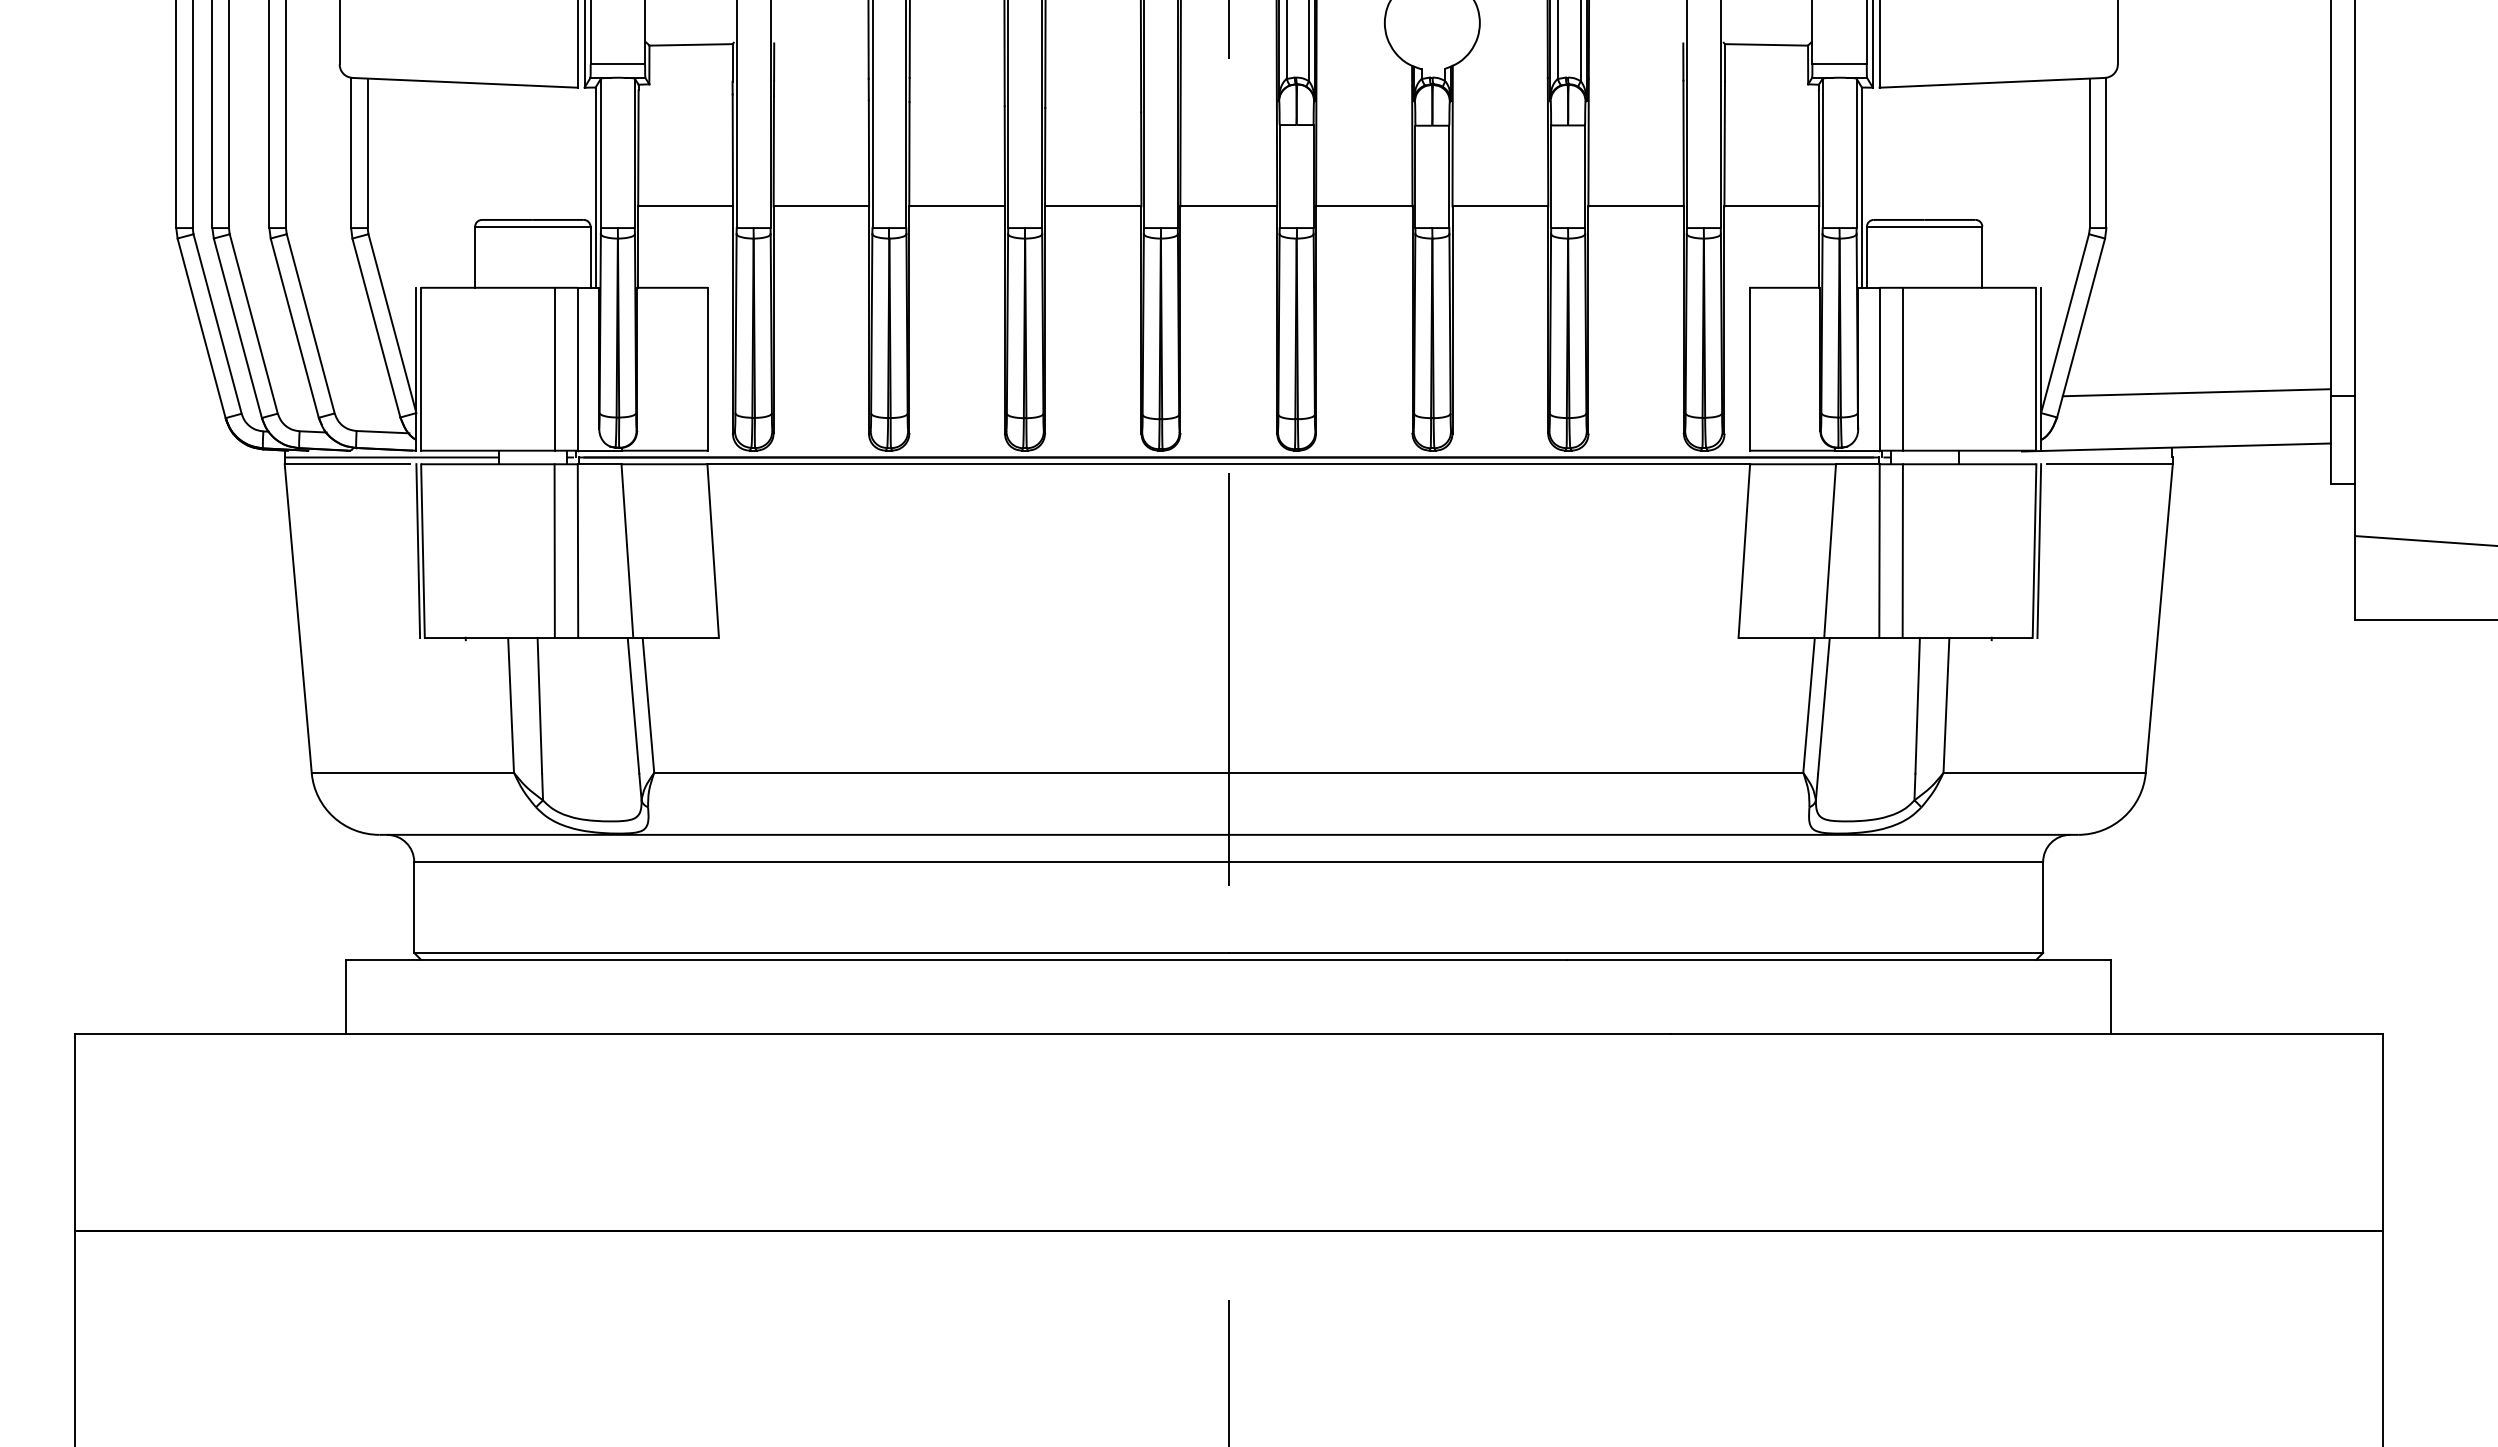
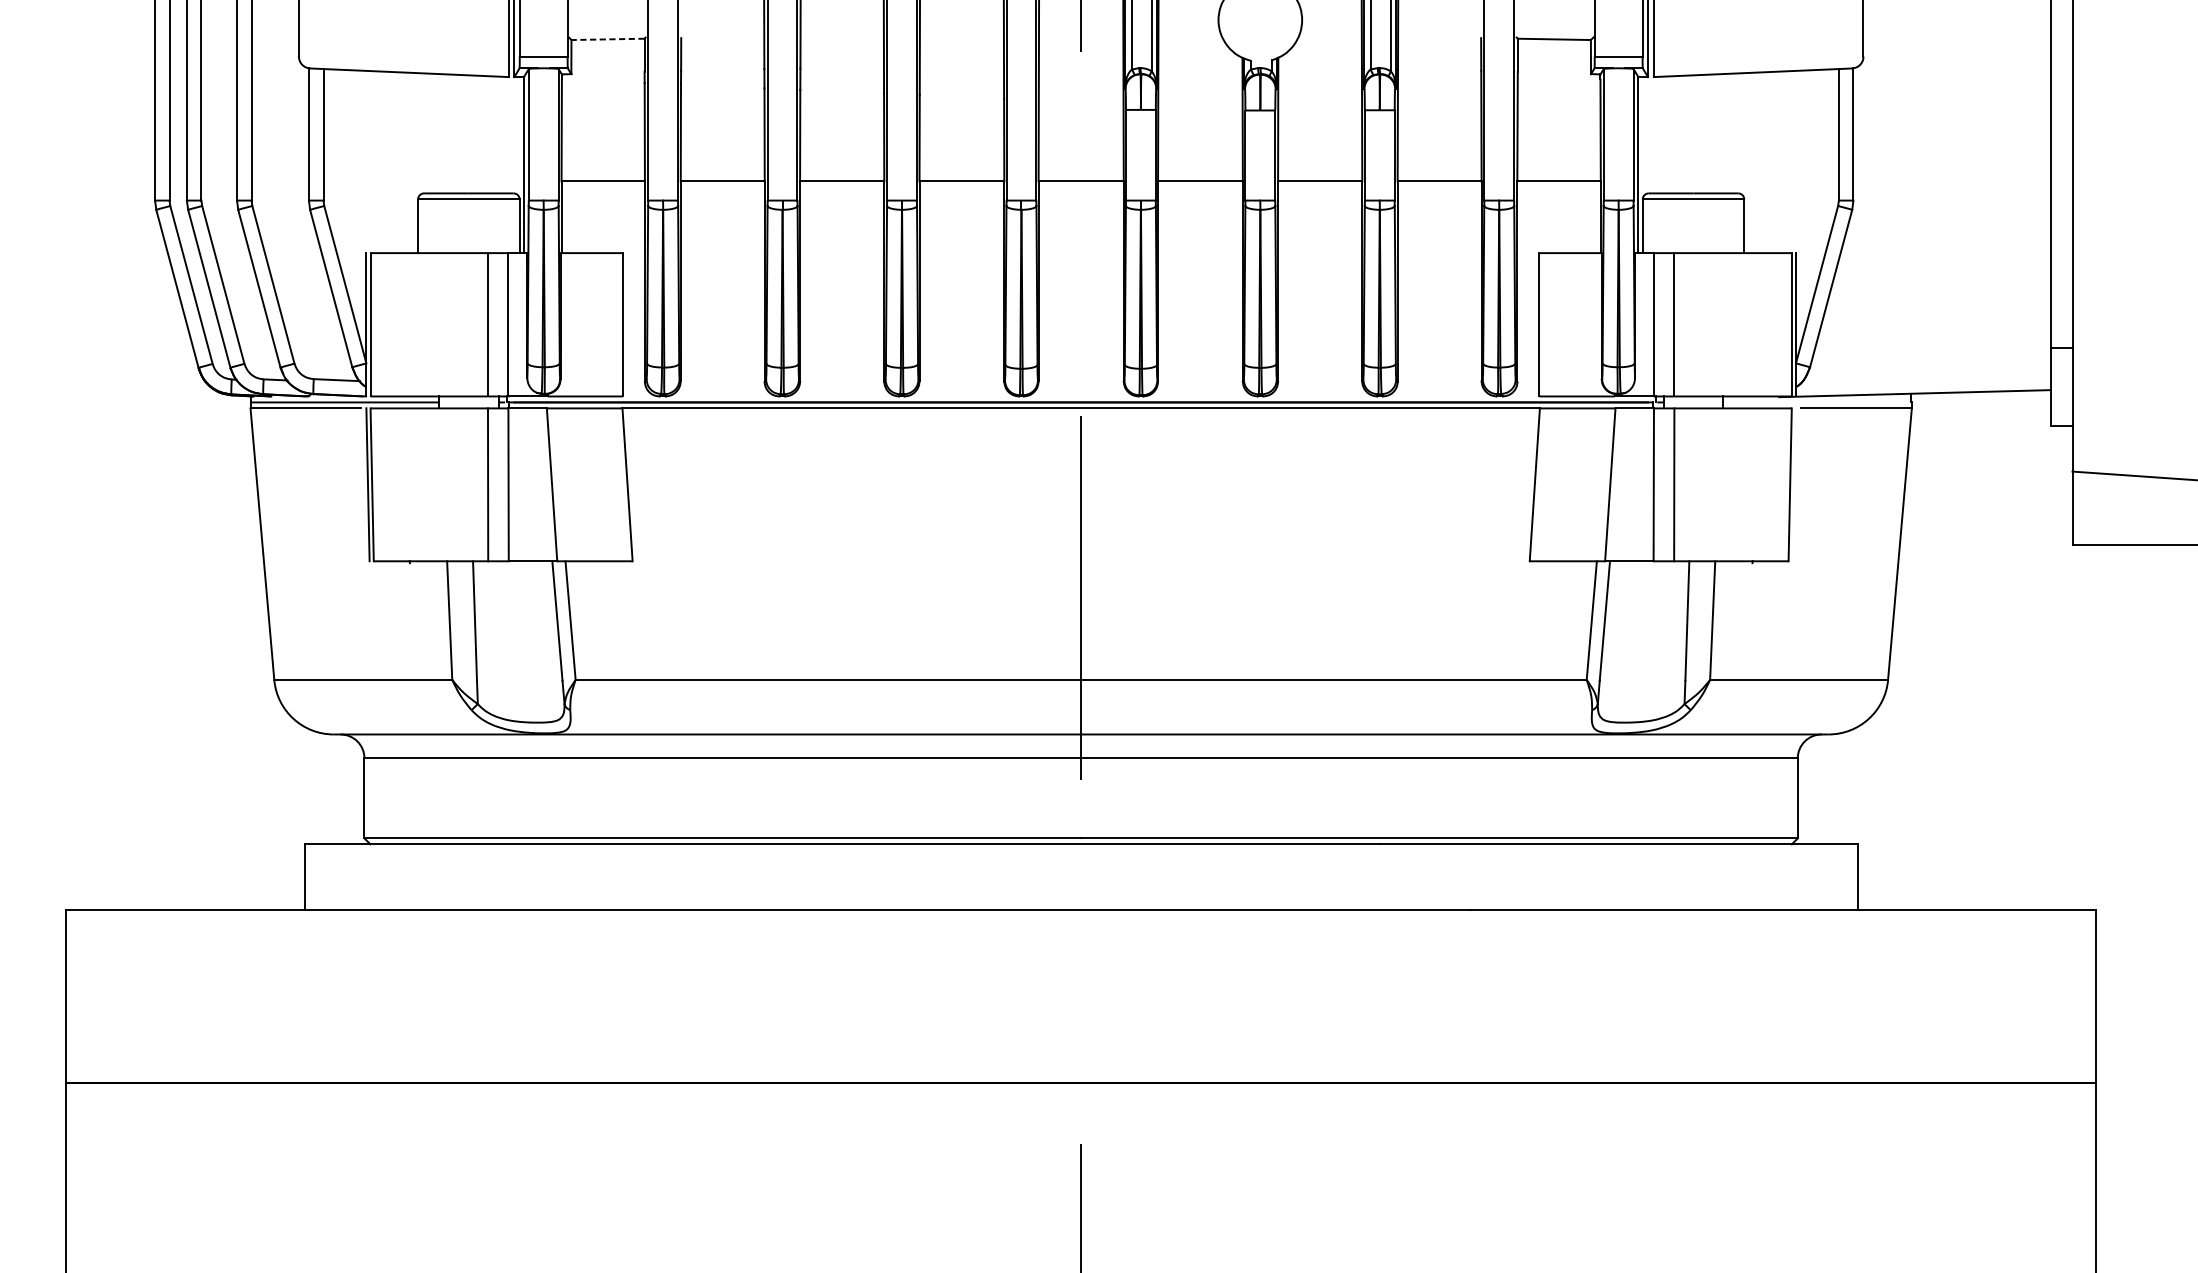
line: (691, 44) -> (608, 39), solid -> dashed
line: (2196, 392) -> (1932, 345), removed
line: (2039, 551) -> (1794, 485), removed

